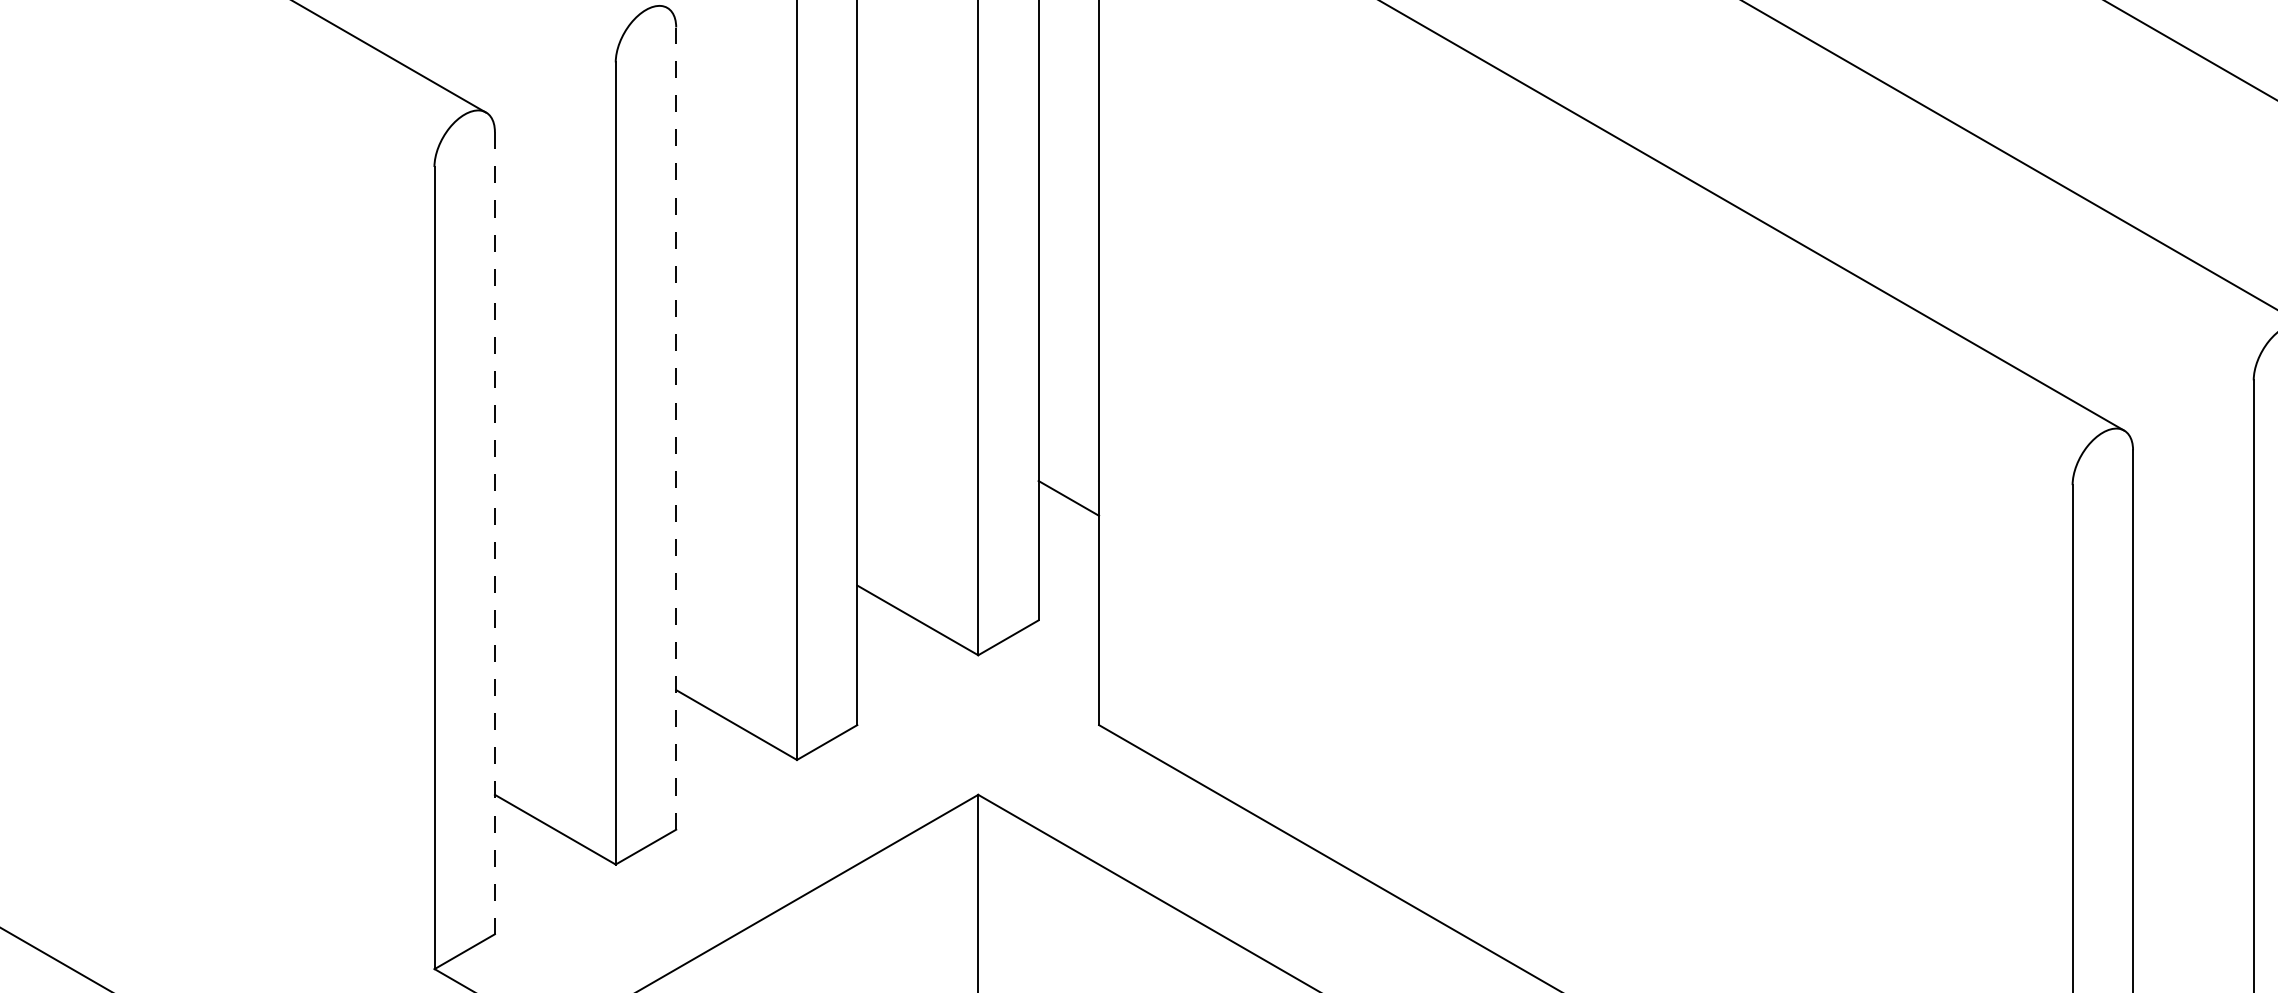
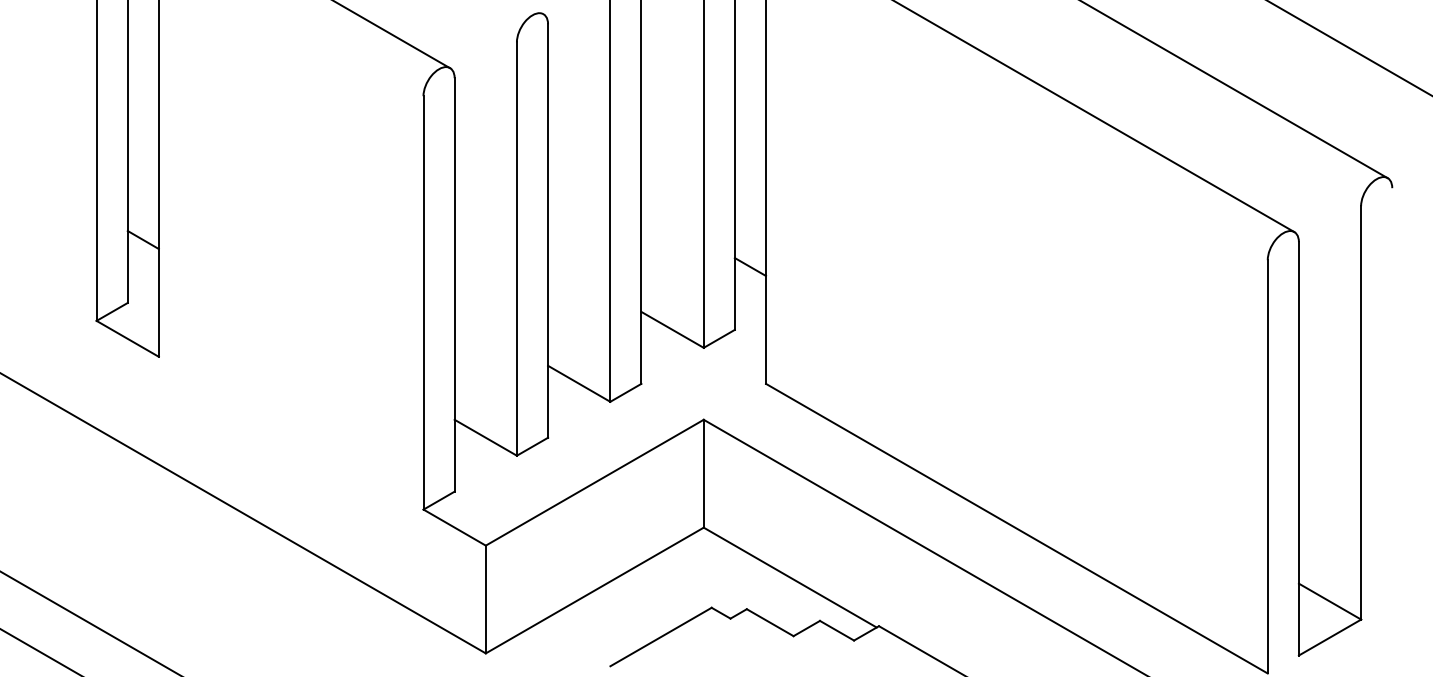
line: (677, 429) -> (548, 231), dashed -> solid
line: (494, 532) -> (454, 284), dashed -> solid

